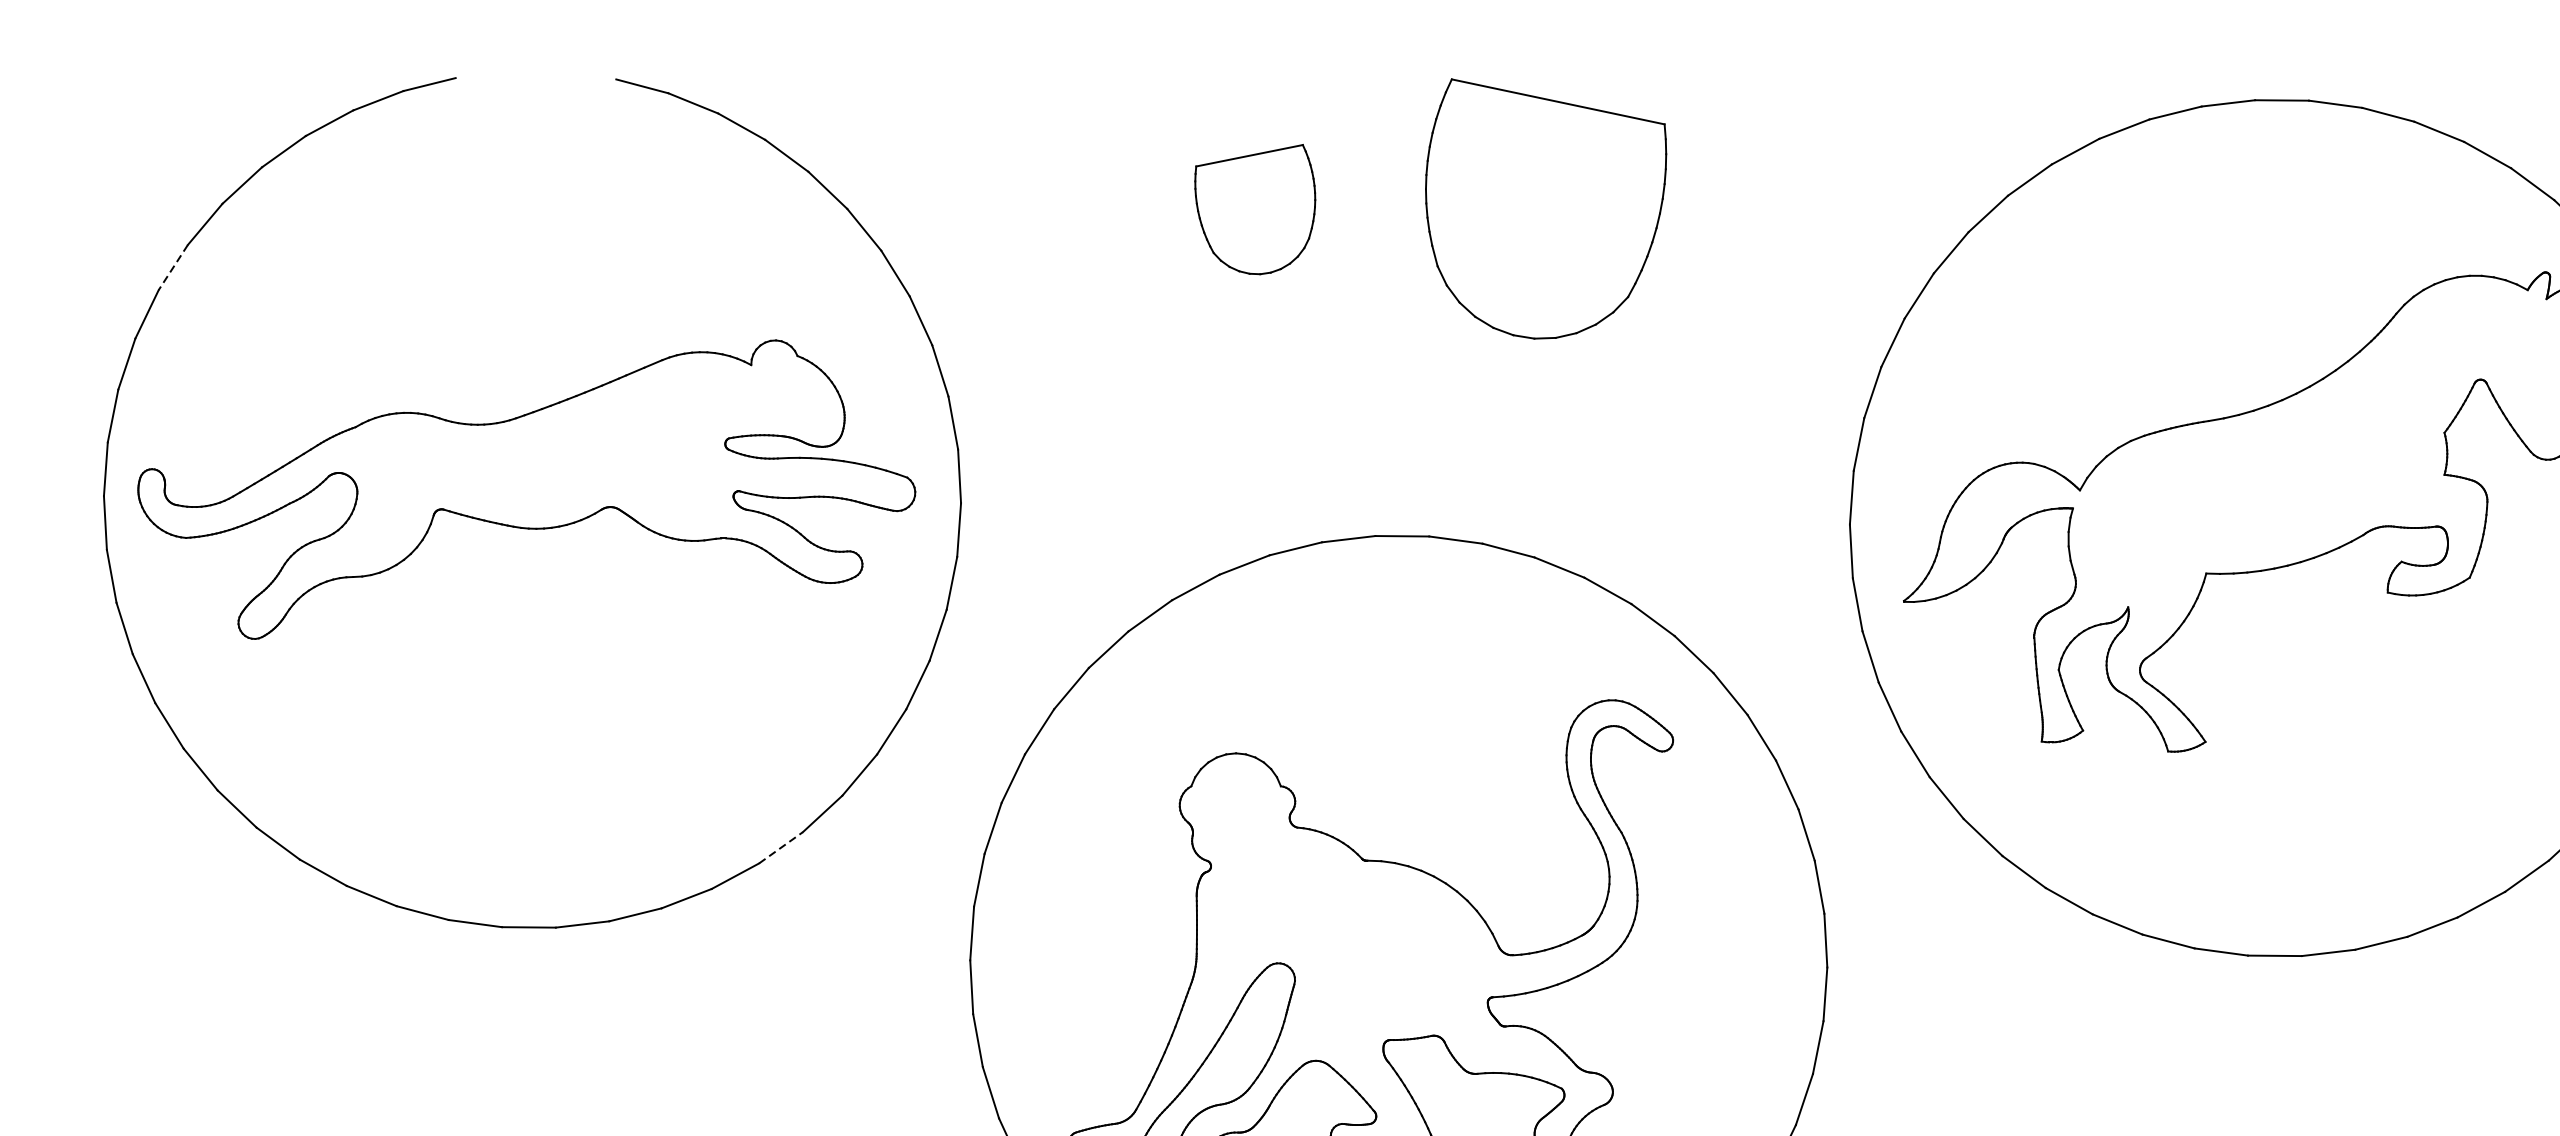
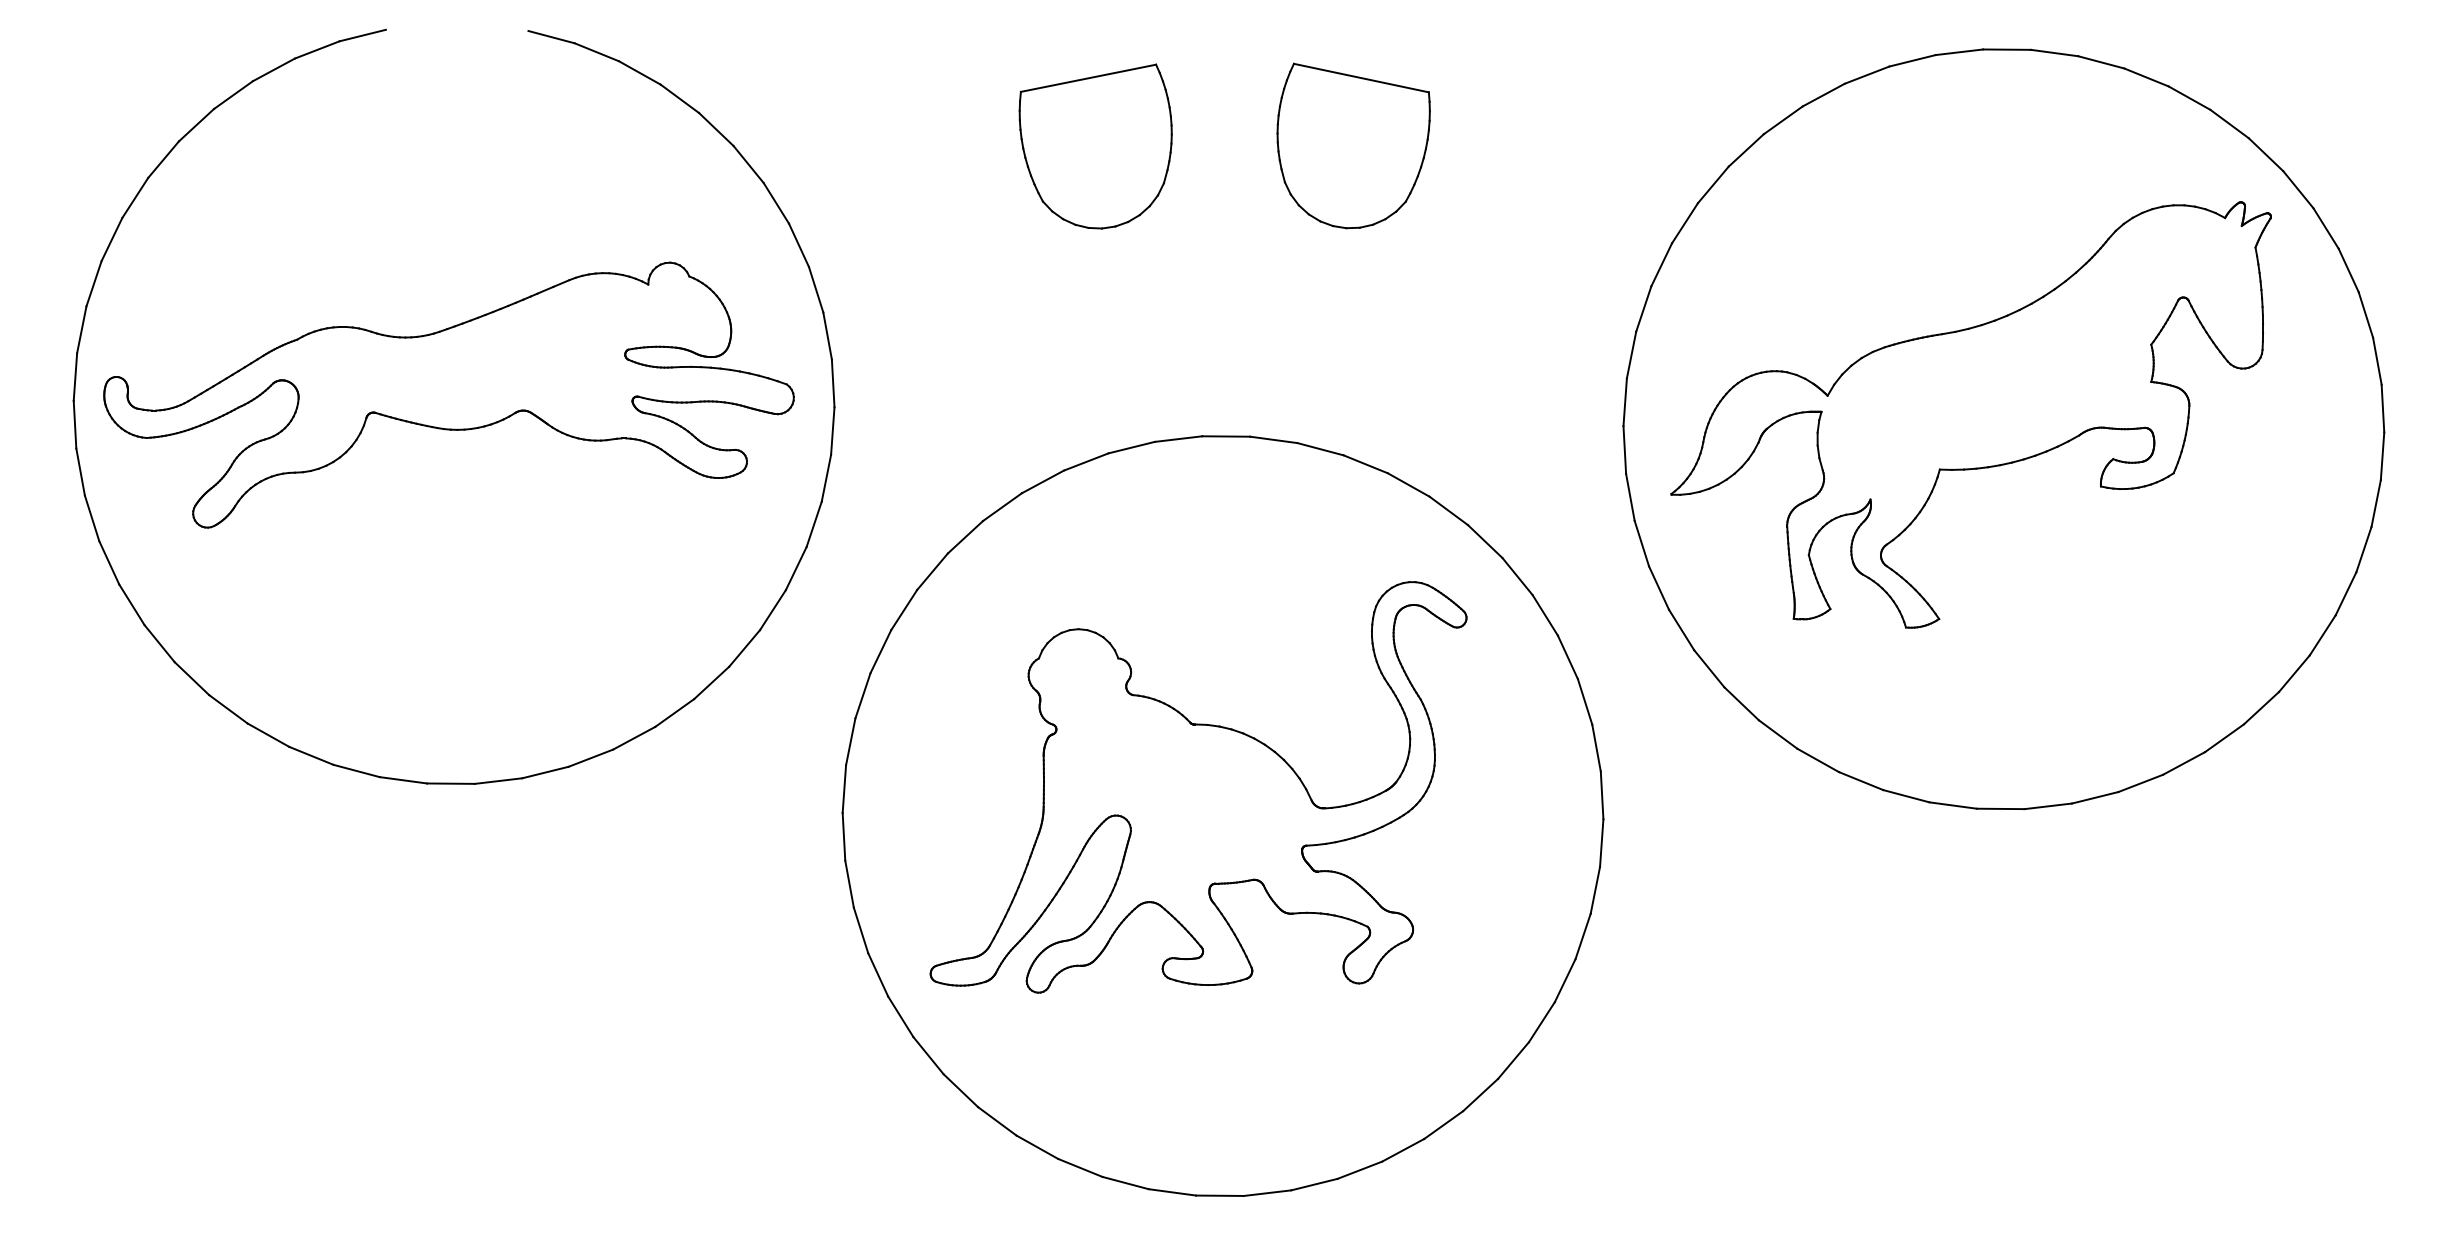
part: (1545, 208) -> (1353, 145), size x0.71
part: (1255, 209) -> (1095, 146), size x1.43
line: (173, 267) -> (135, 197), dashed -> solid
line: (780, 848) -> (674, 713), dashed -> solid

